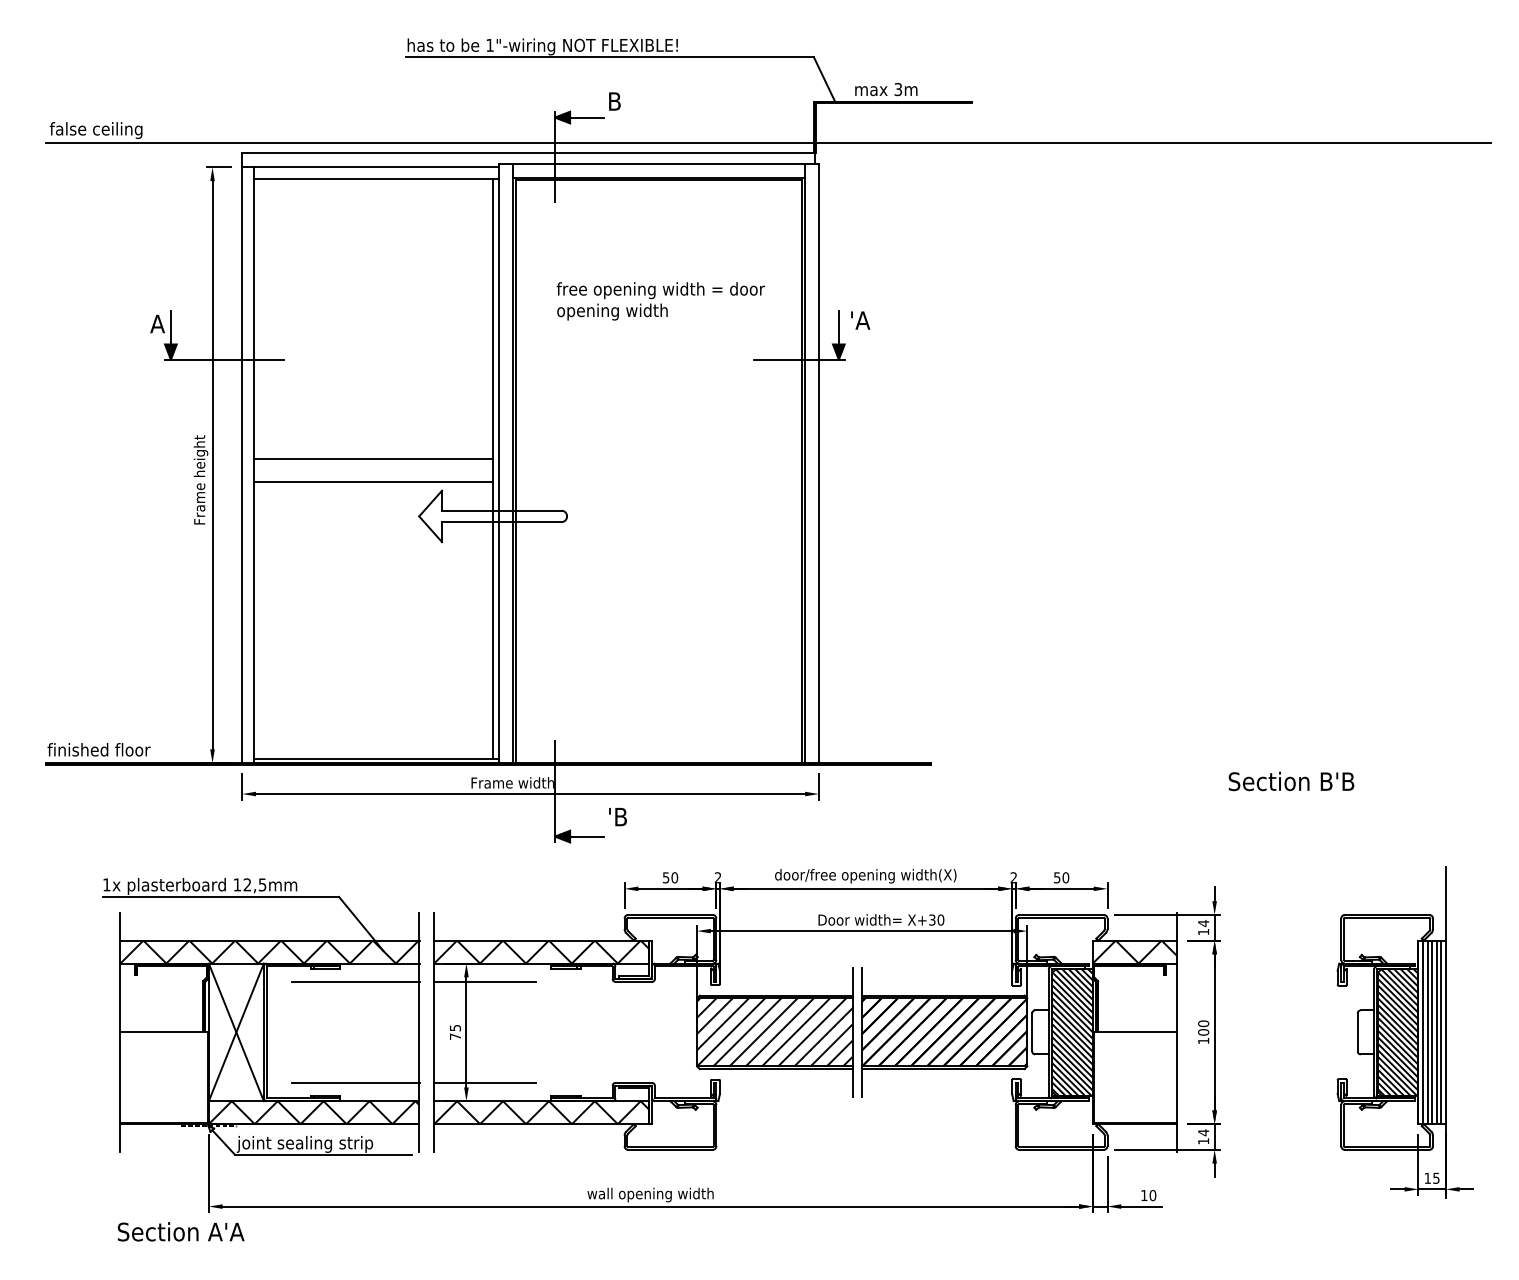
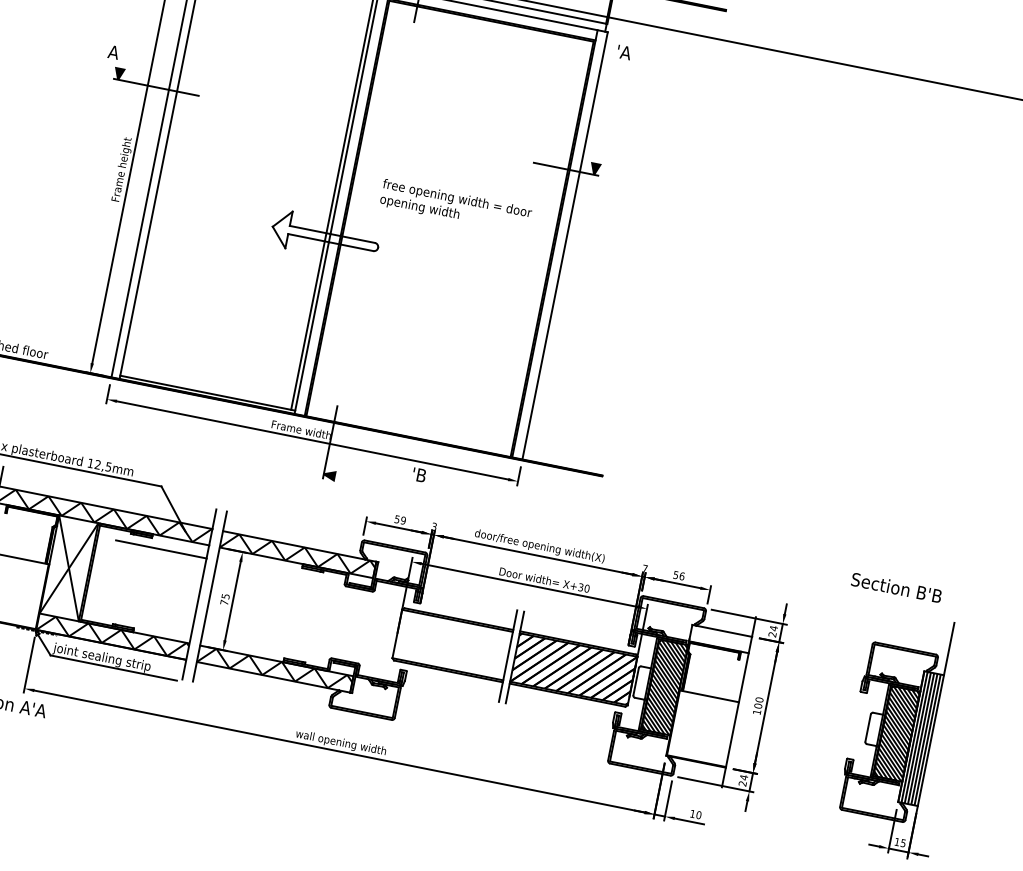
text: (660, 301) -> (455, 206), moved
text: (860, 320) -> (624, 52), moved
line: (170, 327) -> (122, 56), removed
line: (838, 327) -> (598, 151), removed
line: (373, 459) -> (248, 179), removed
line: (373, 482) -> (245, 196), removed
text: (1291, 781) -> (896, 587), moved
text: (617, 817) -> (418, 475), moved
line: (586, 836) -> (346, 478), removed
text: (674, 877) -> (403, 520), 50 -> 59
text: (1013, 877) -> (644, 568), 2 -> 7
text: (1065, 877) -> (681, 576), 50 -> 56
text: (718, 878) -> (434, 527), 2 -> 3
text: (1203, 932) -> (772, 634), 14 -> 24
hatch: (1134, 951) -> (720, 638), removed
line: (485, 981) -> (253, 567), removed
hatch: (774, 1032) -> (452, 645), removed
line: (355, 1082) -> (146, 621), removed
line: (485, 1082) -> (239, 639), removed
text: (1203, 1141) -> (742, 783), 14 -> 24

